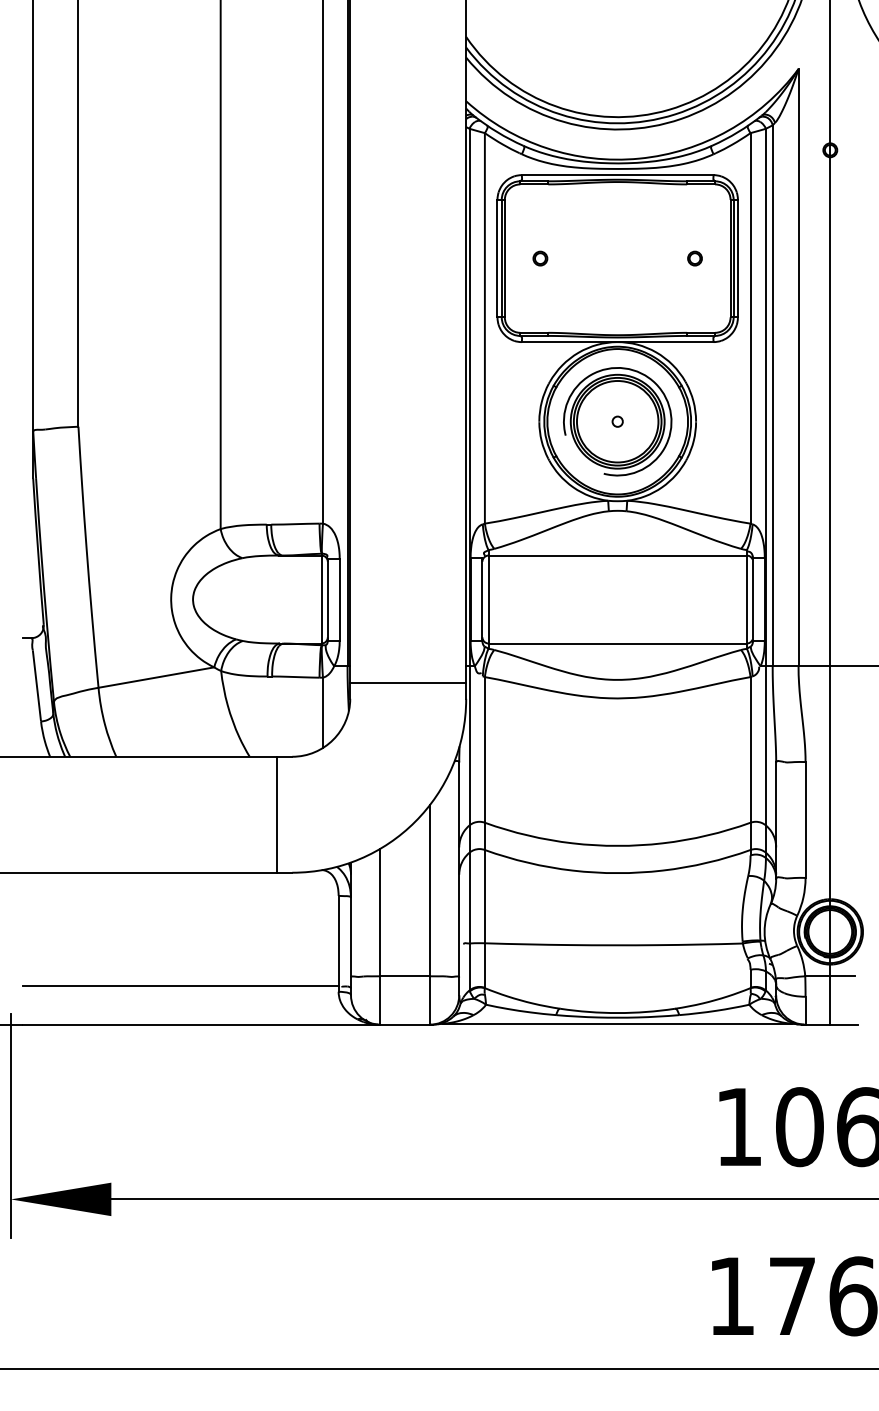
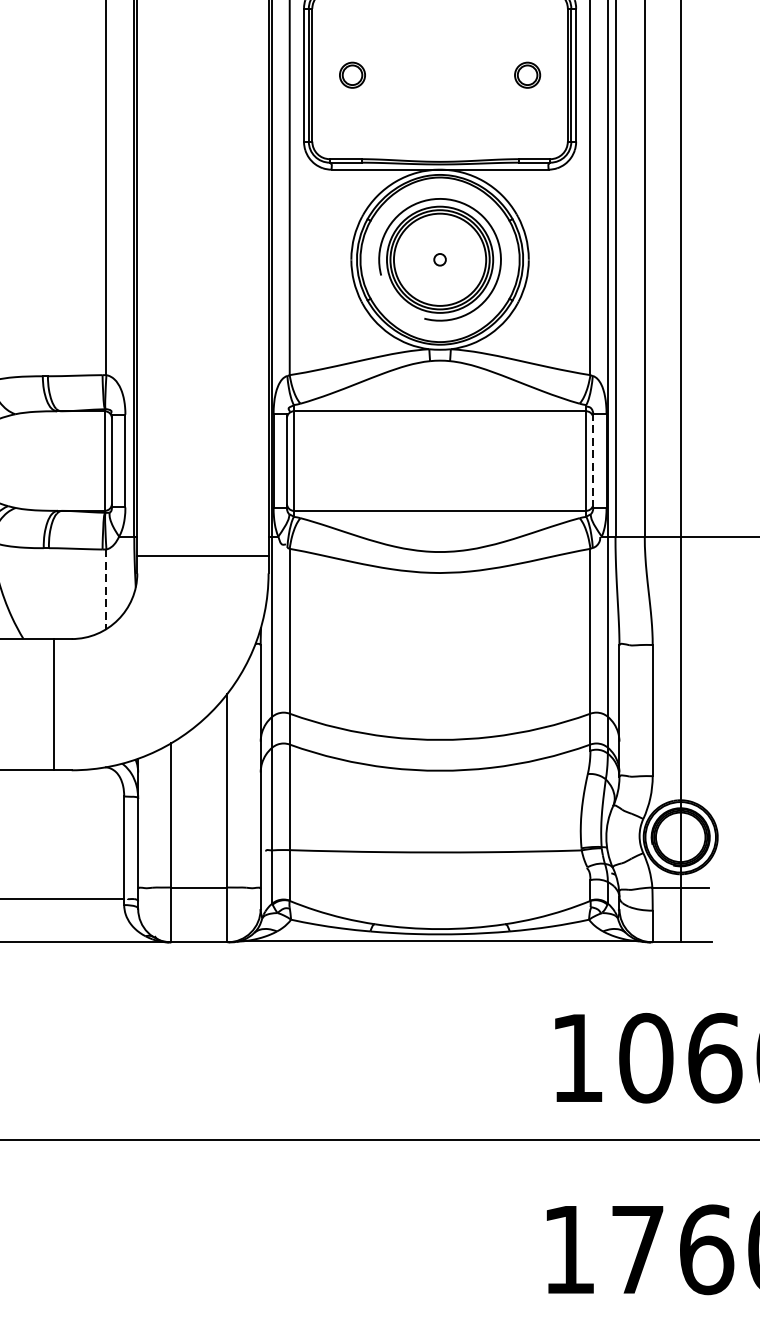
part: (540, 258) -> (352, 75), size x1.6
part: (694, 258) -> (526, 75), size x1.6
line: (753, 599) -> (593, 461), solid -> dashed
line: (322, 713) -> (105, 590), solid -> dashed

